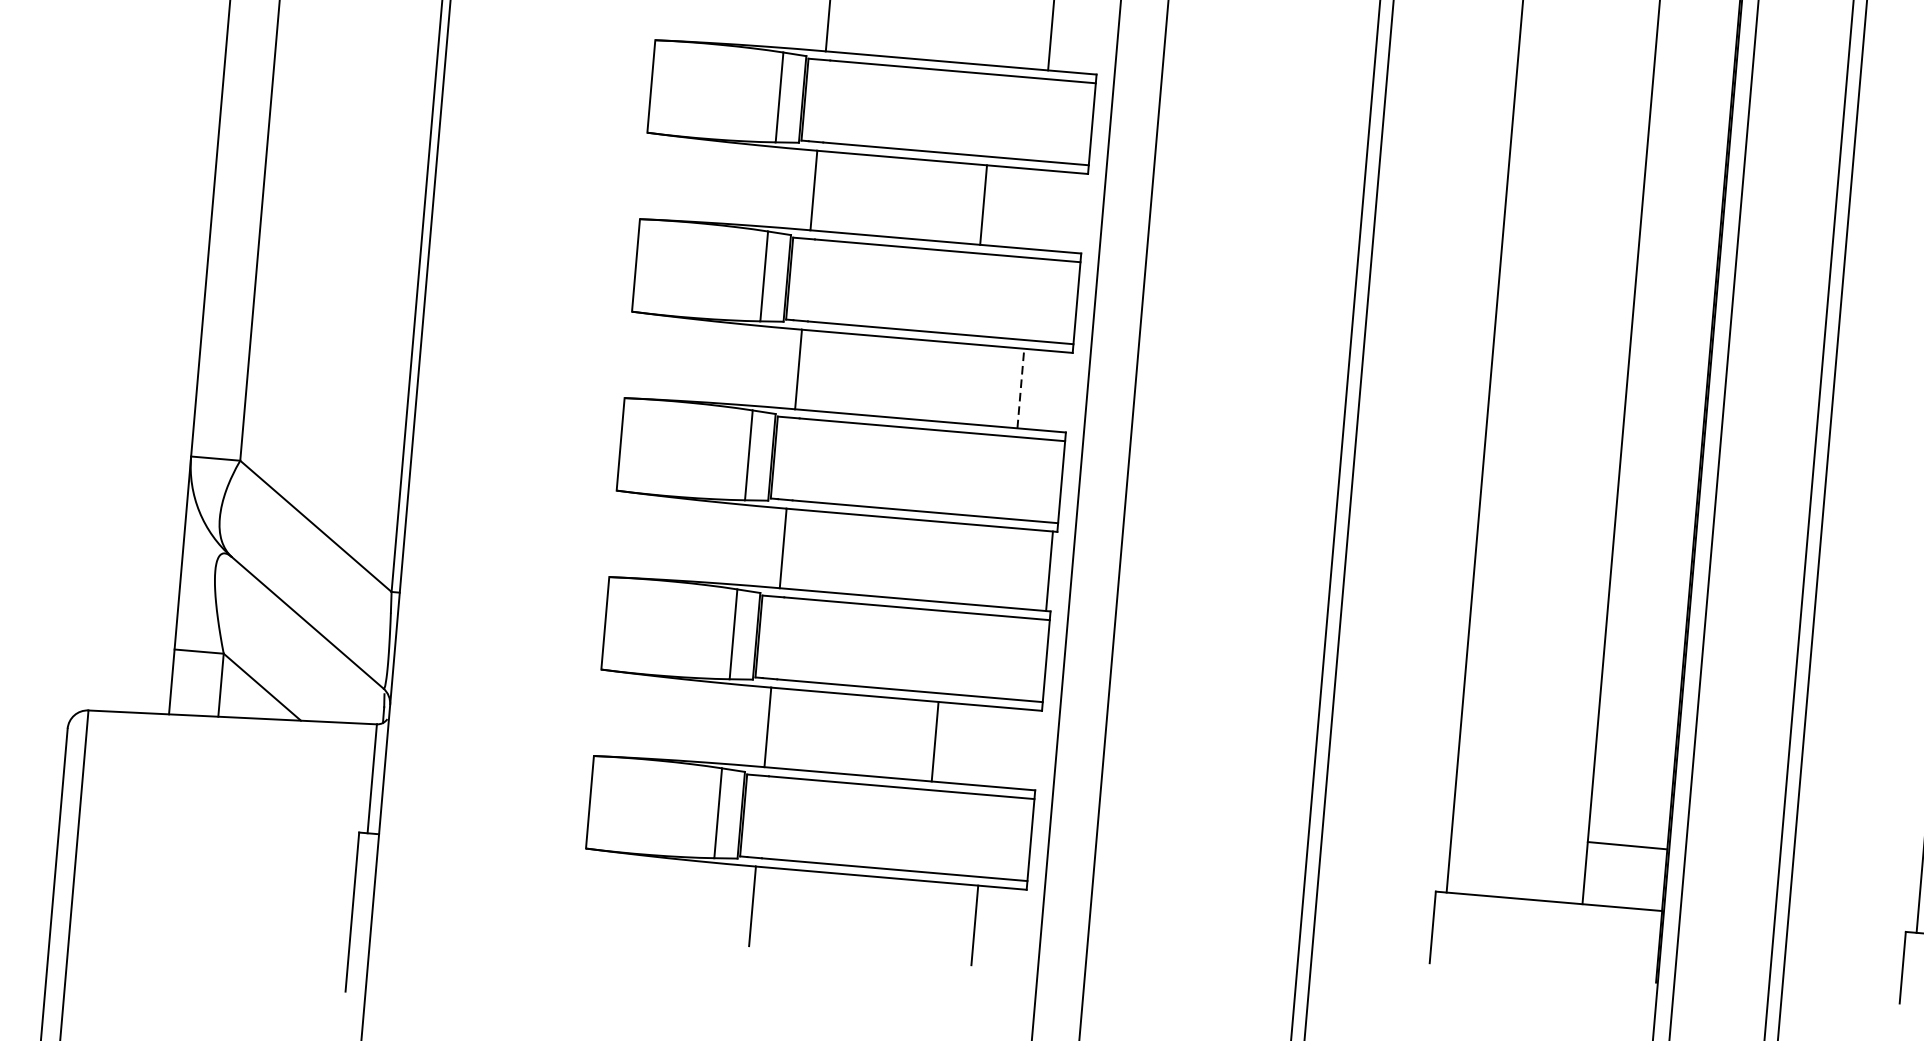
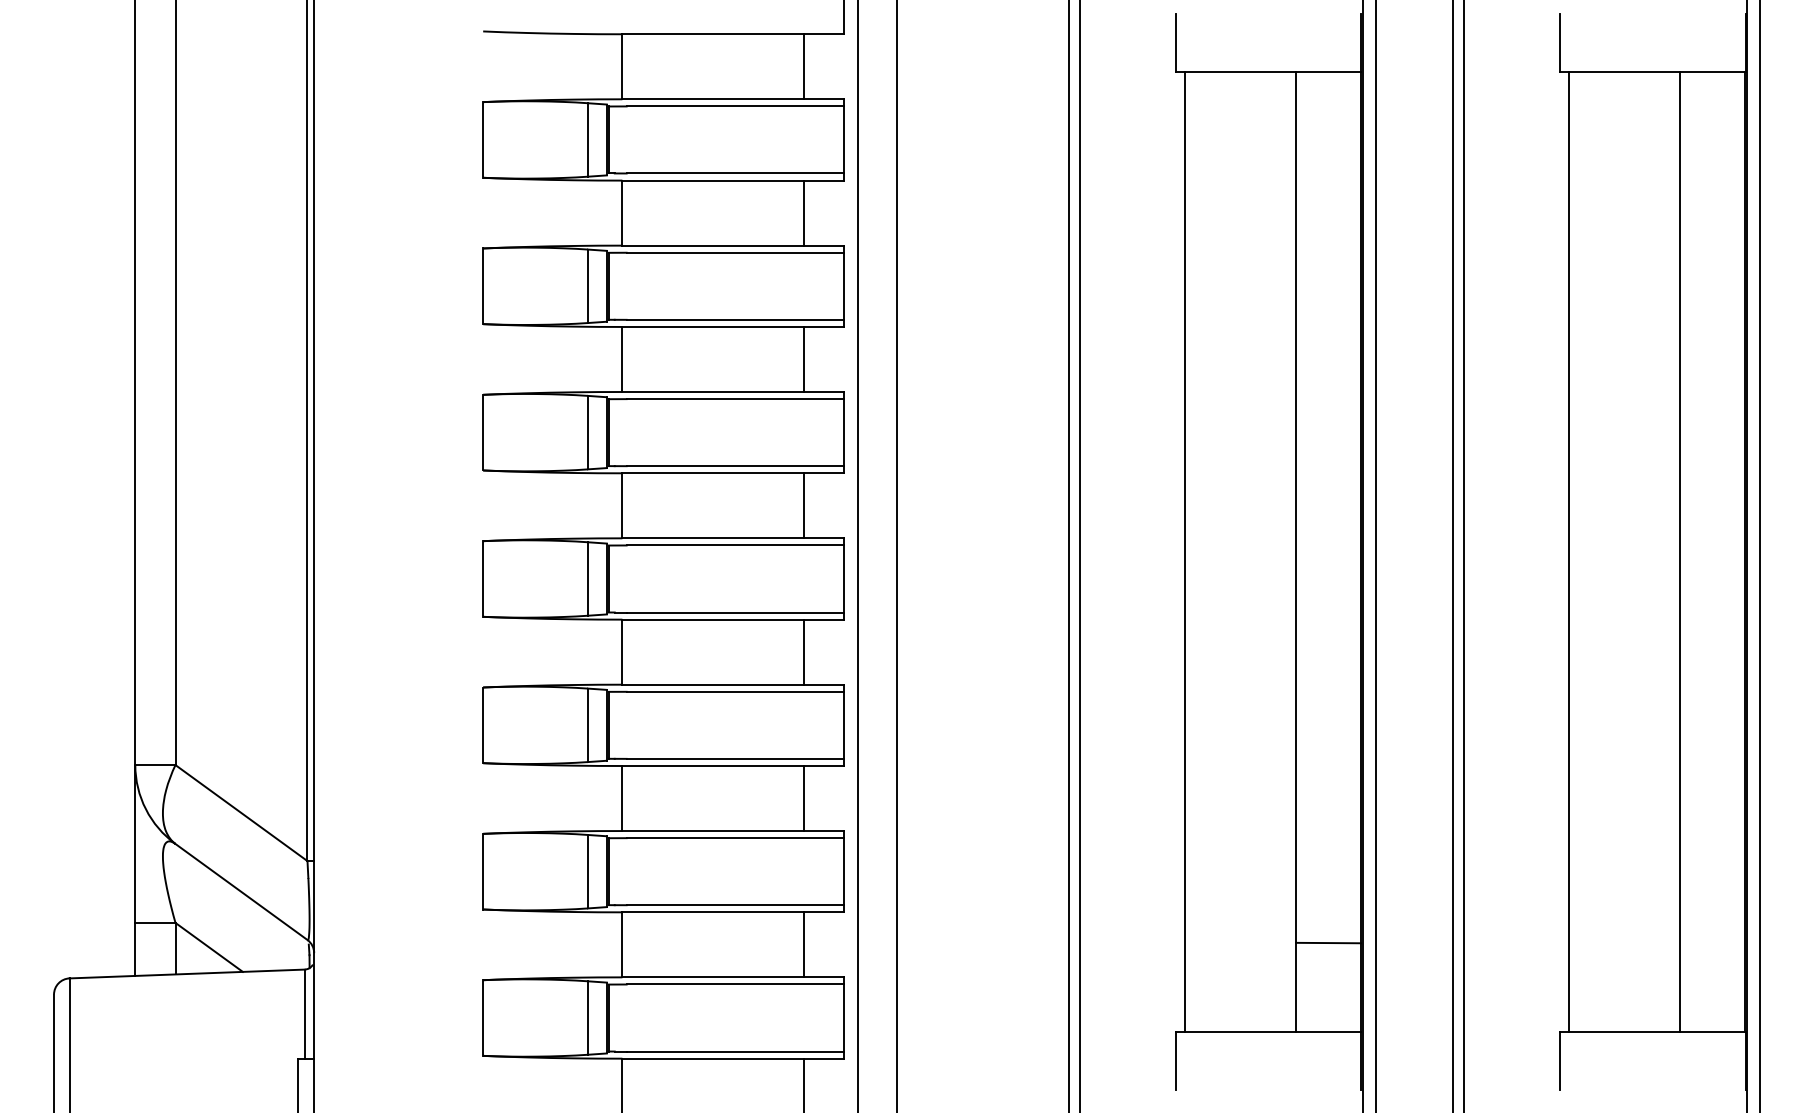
line: (984, 204) -> (804, 505), moved
line: (1021, 388) -> (804, 652), dashed -> solid
line: (1049, 571) -> (804, 798), moved
line: (935, 741) -> (804, 944), moved
line: (1627, 845) -> (1328, 942), moved

